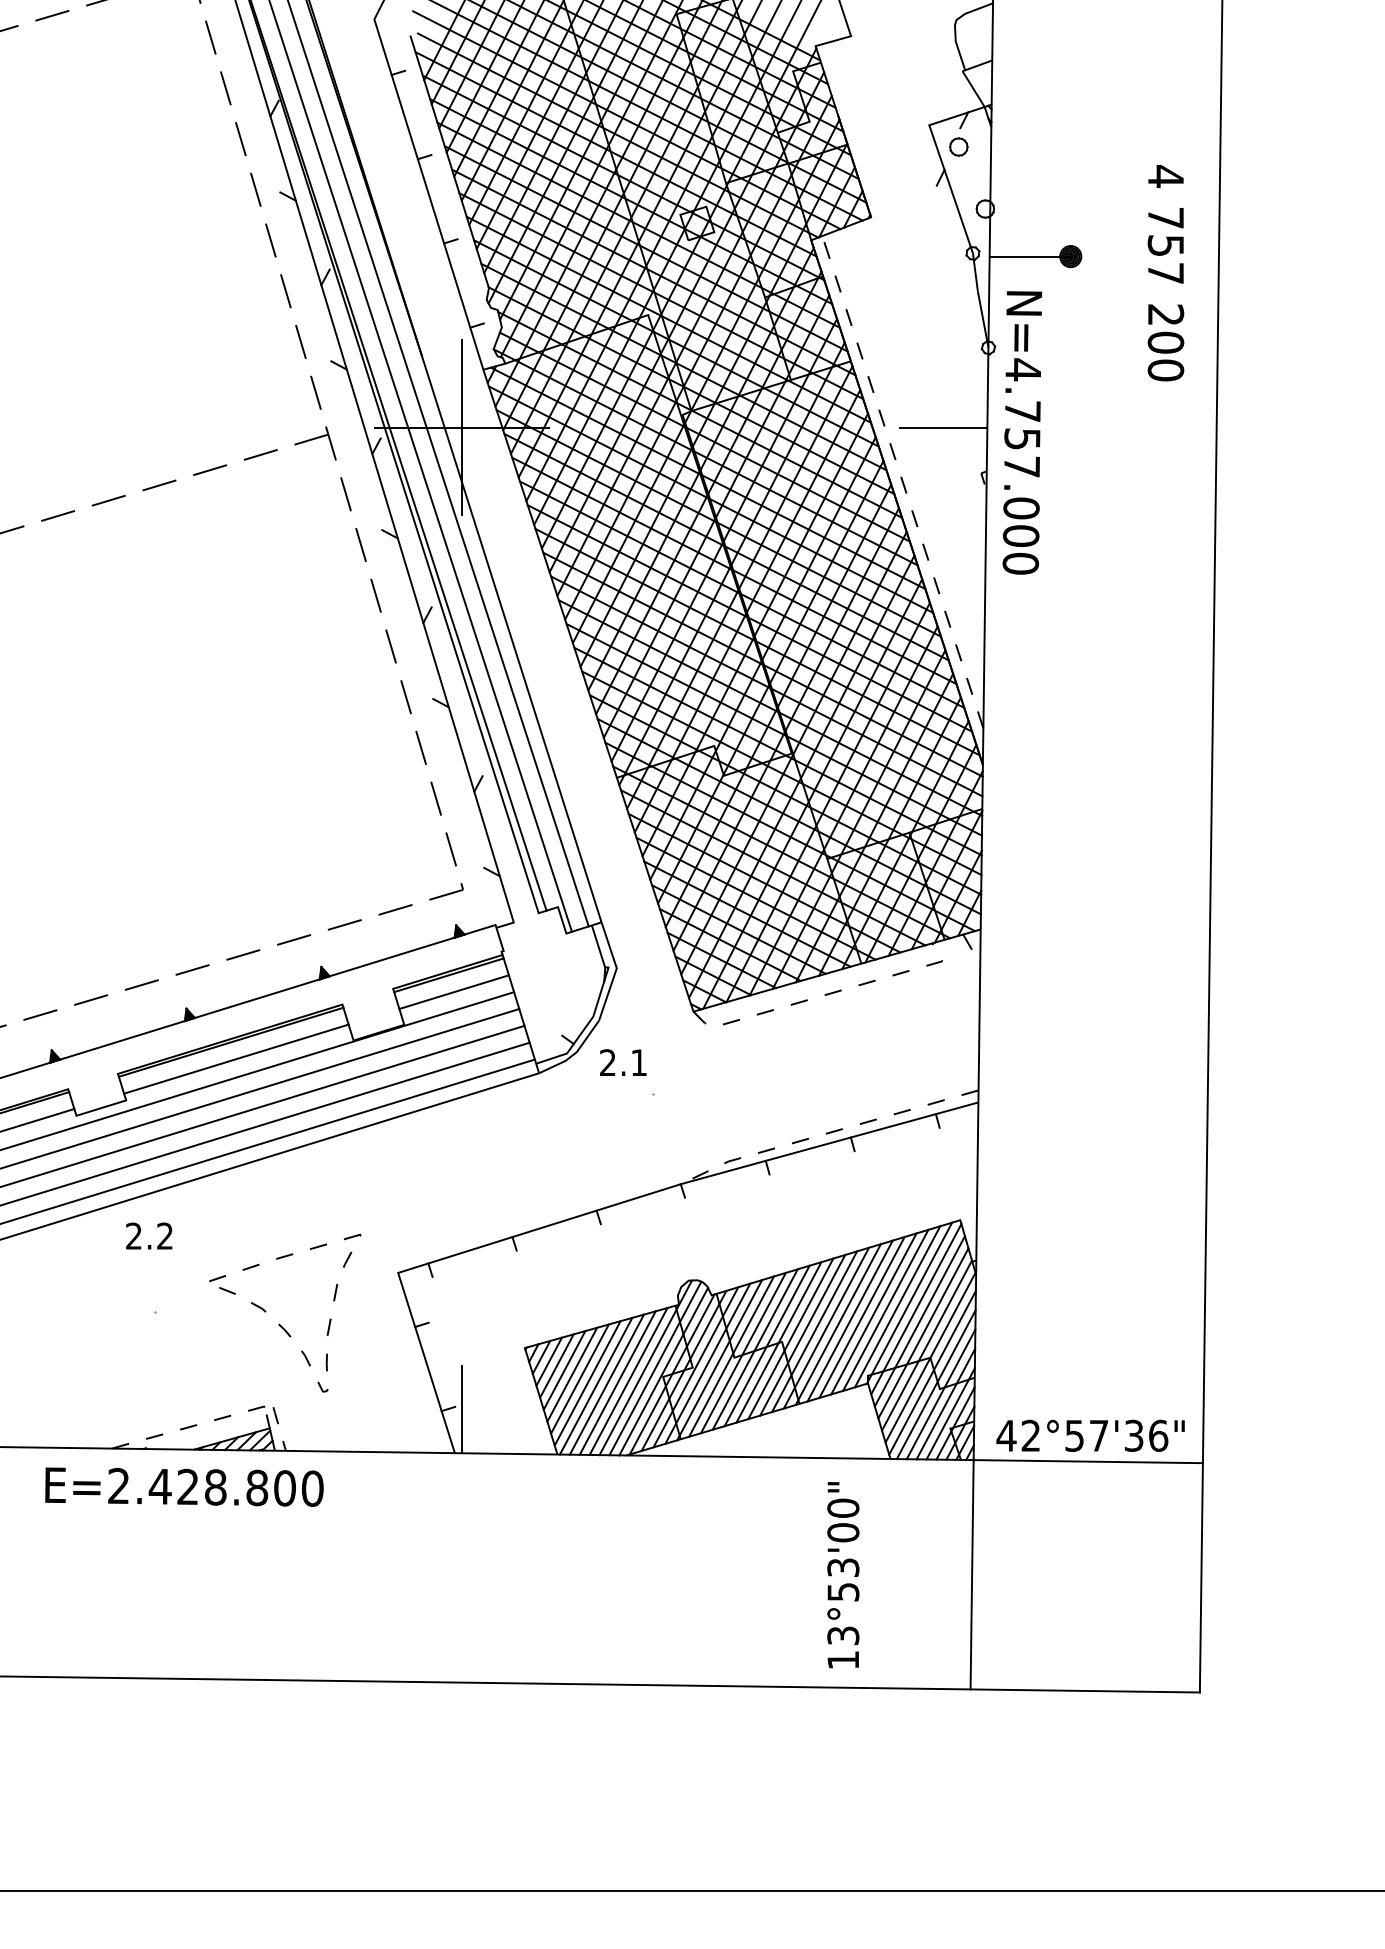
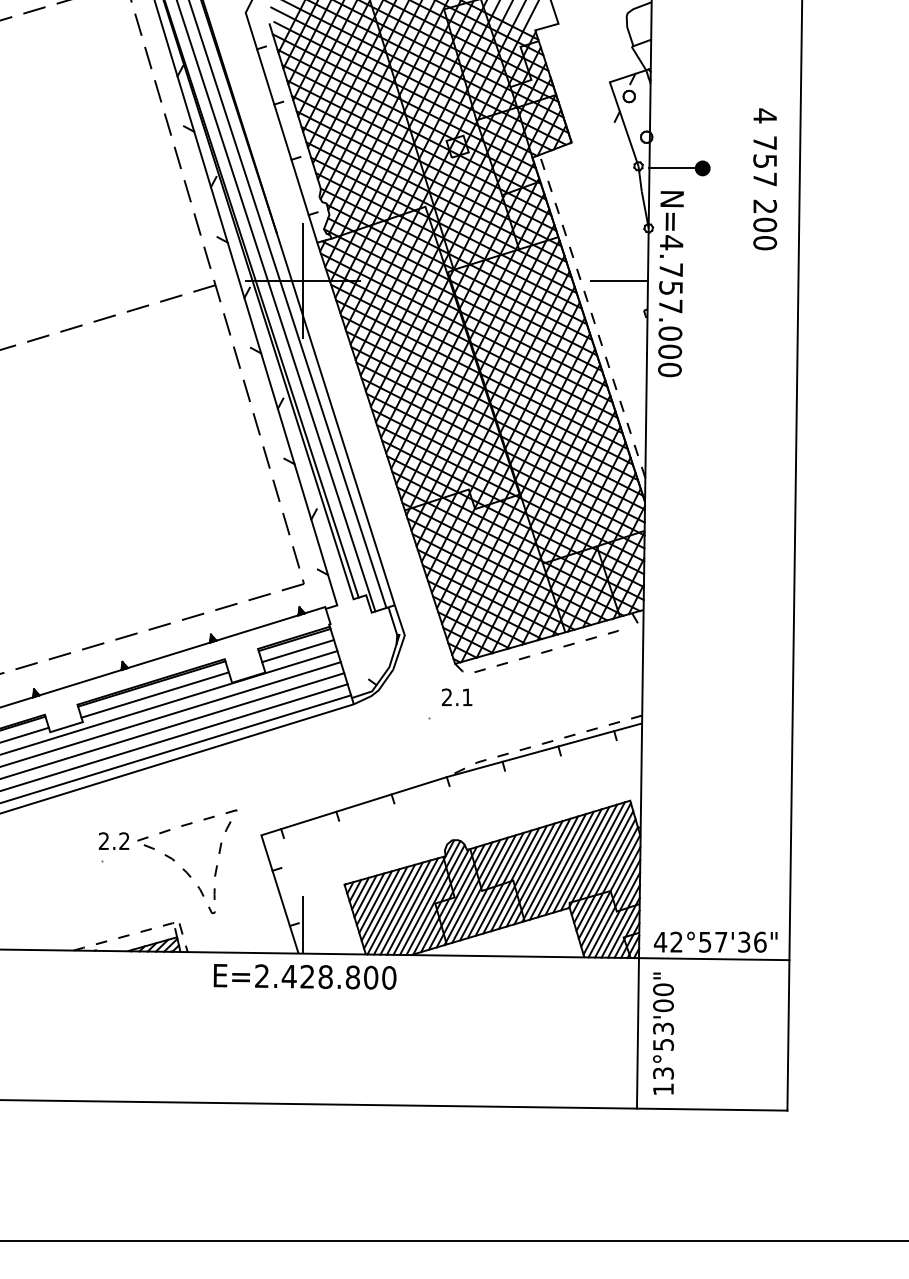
text: (622, 1061) -> (456, 696), moved
text: (148, 1235) -> (113, 840), moved
text: (183, 1486) -> (304, 976), moved
text: (843, 1574) -> (663, 1033), moved

